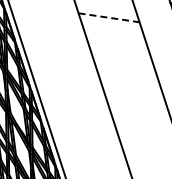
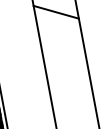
line: (109, 17) -> (56, 12), dashed -> solid

